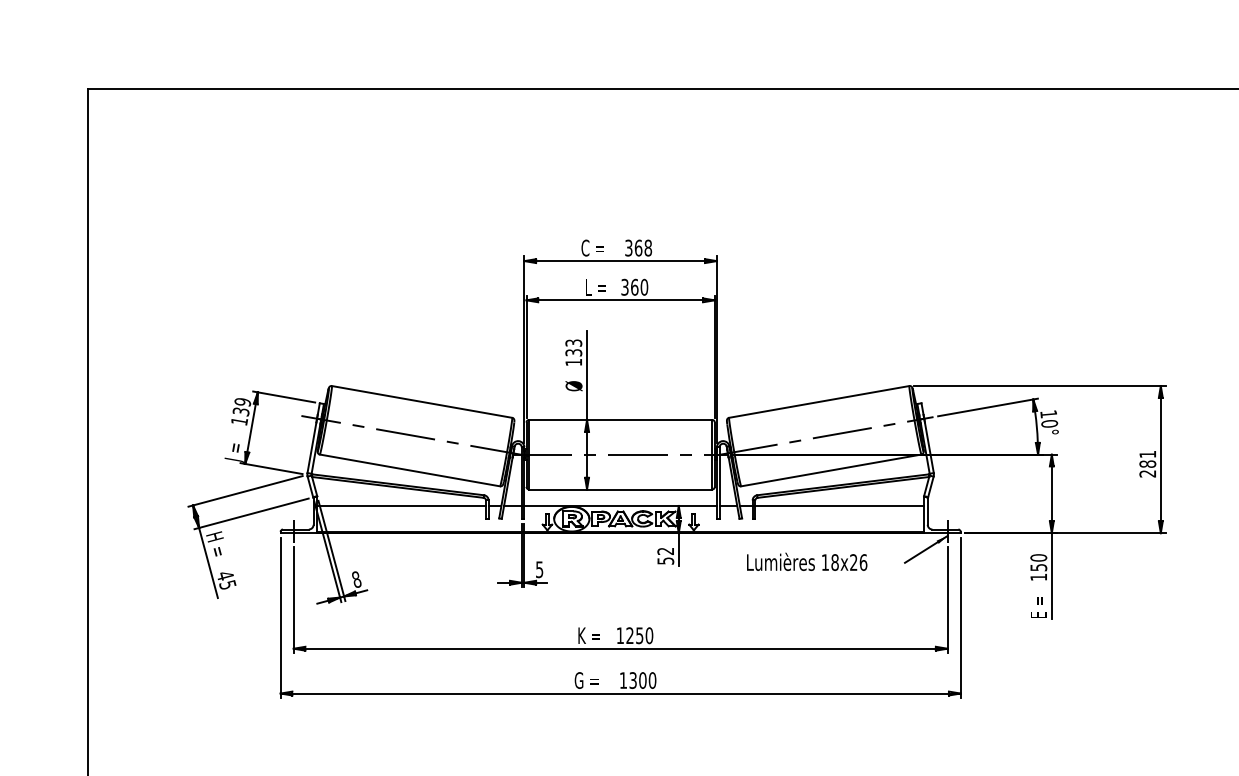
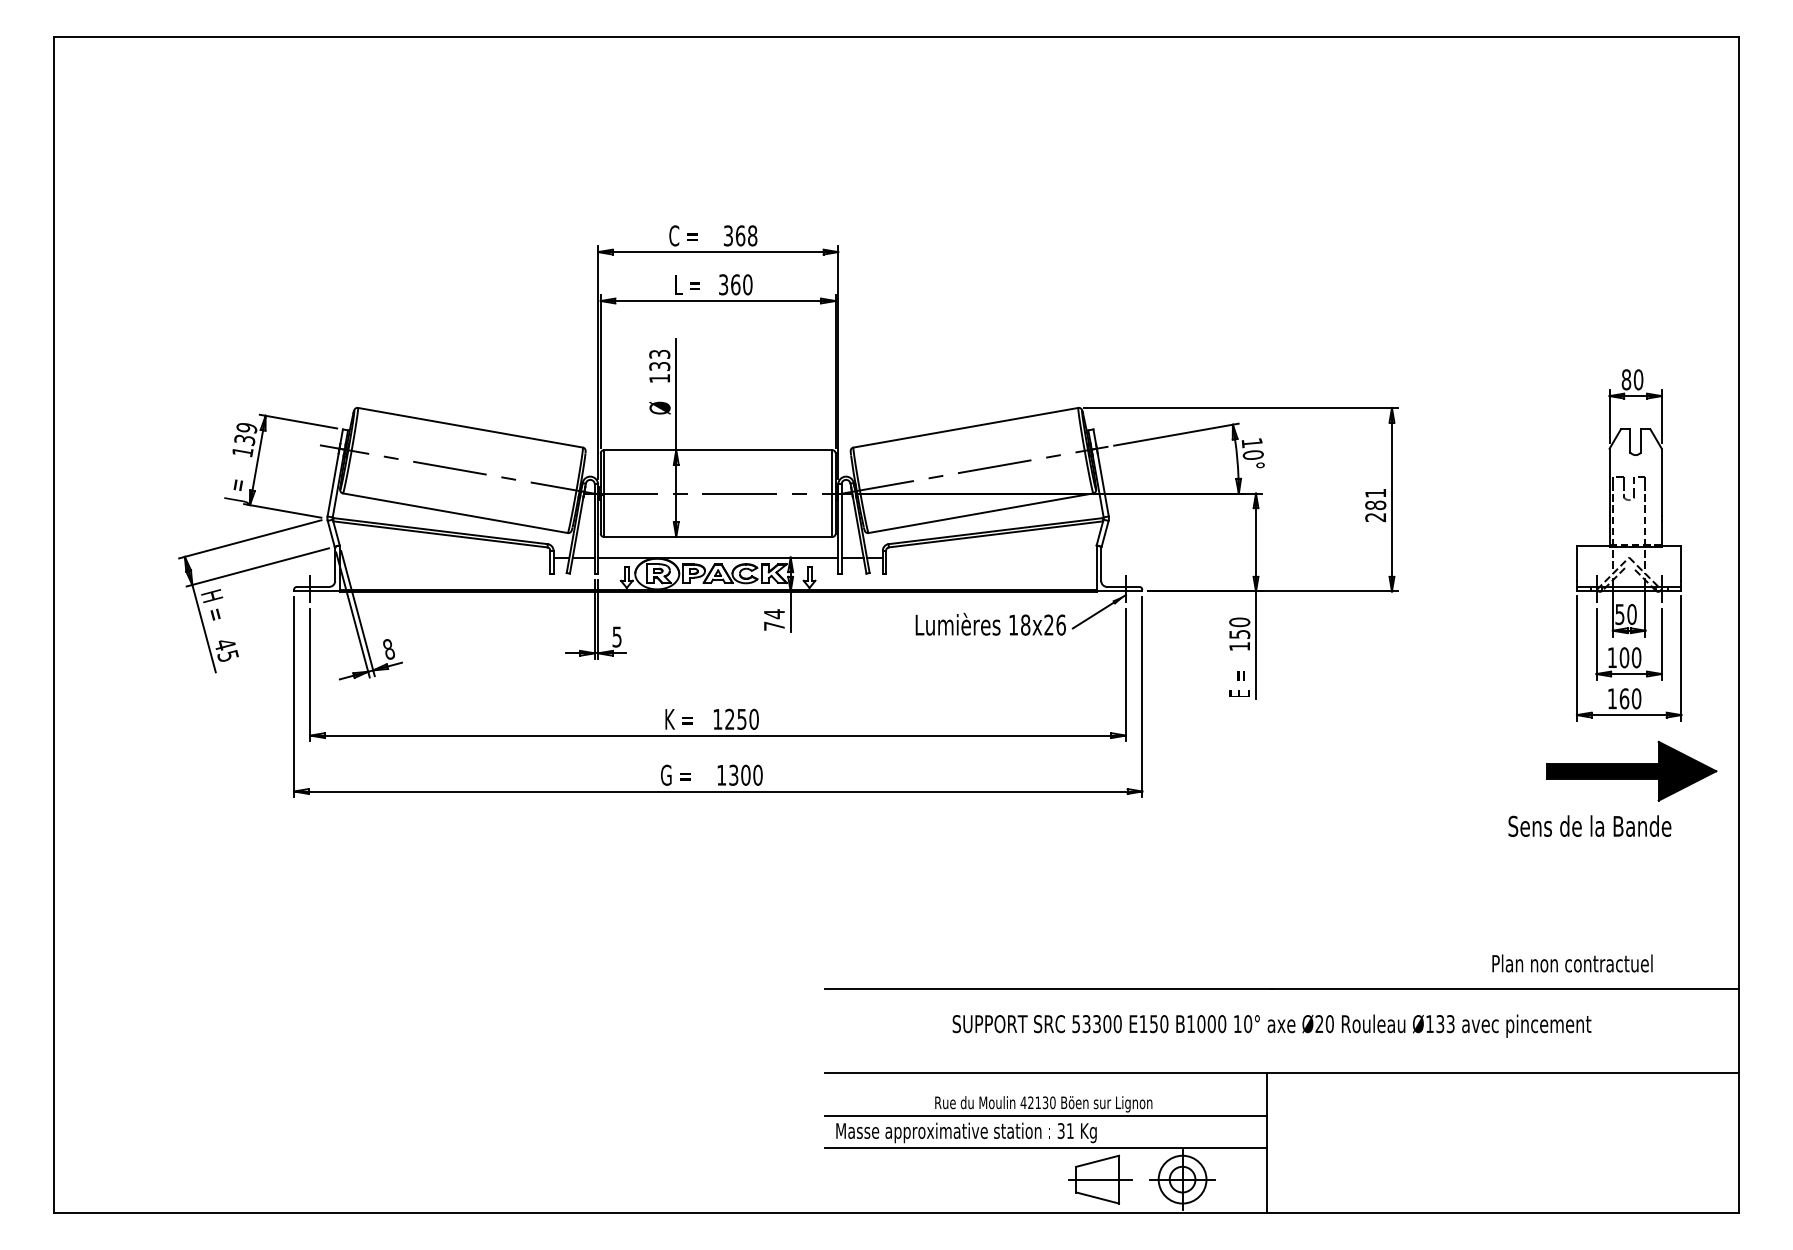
line: (401, 505) -> (444, 557), removed
line: (839, 505) -> (991, 557), removed
text: (665, 555) -> (774, 619), 52 -> 74
text: (806, 561) -> (990, 623), moved

